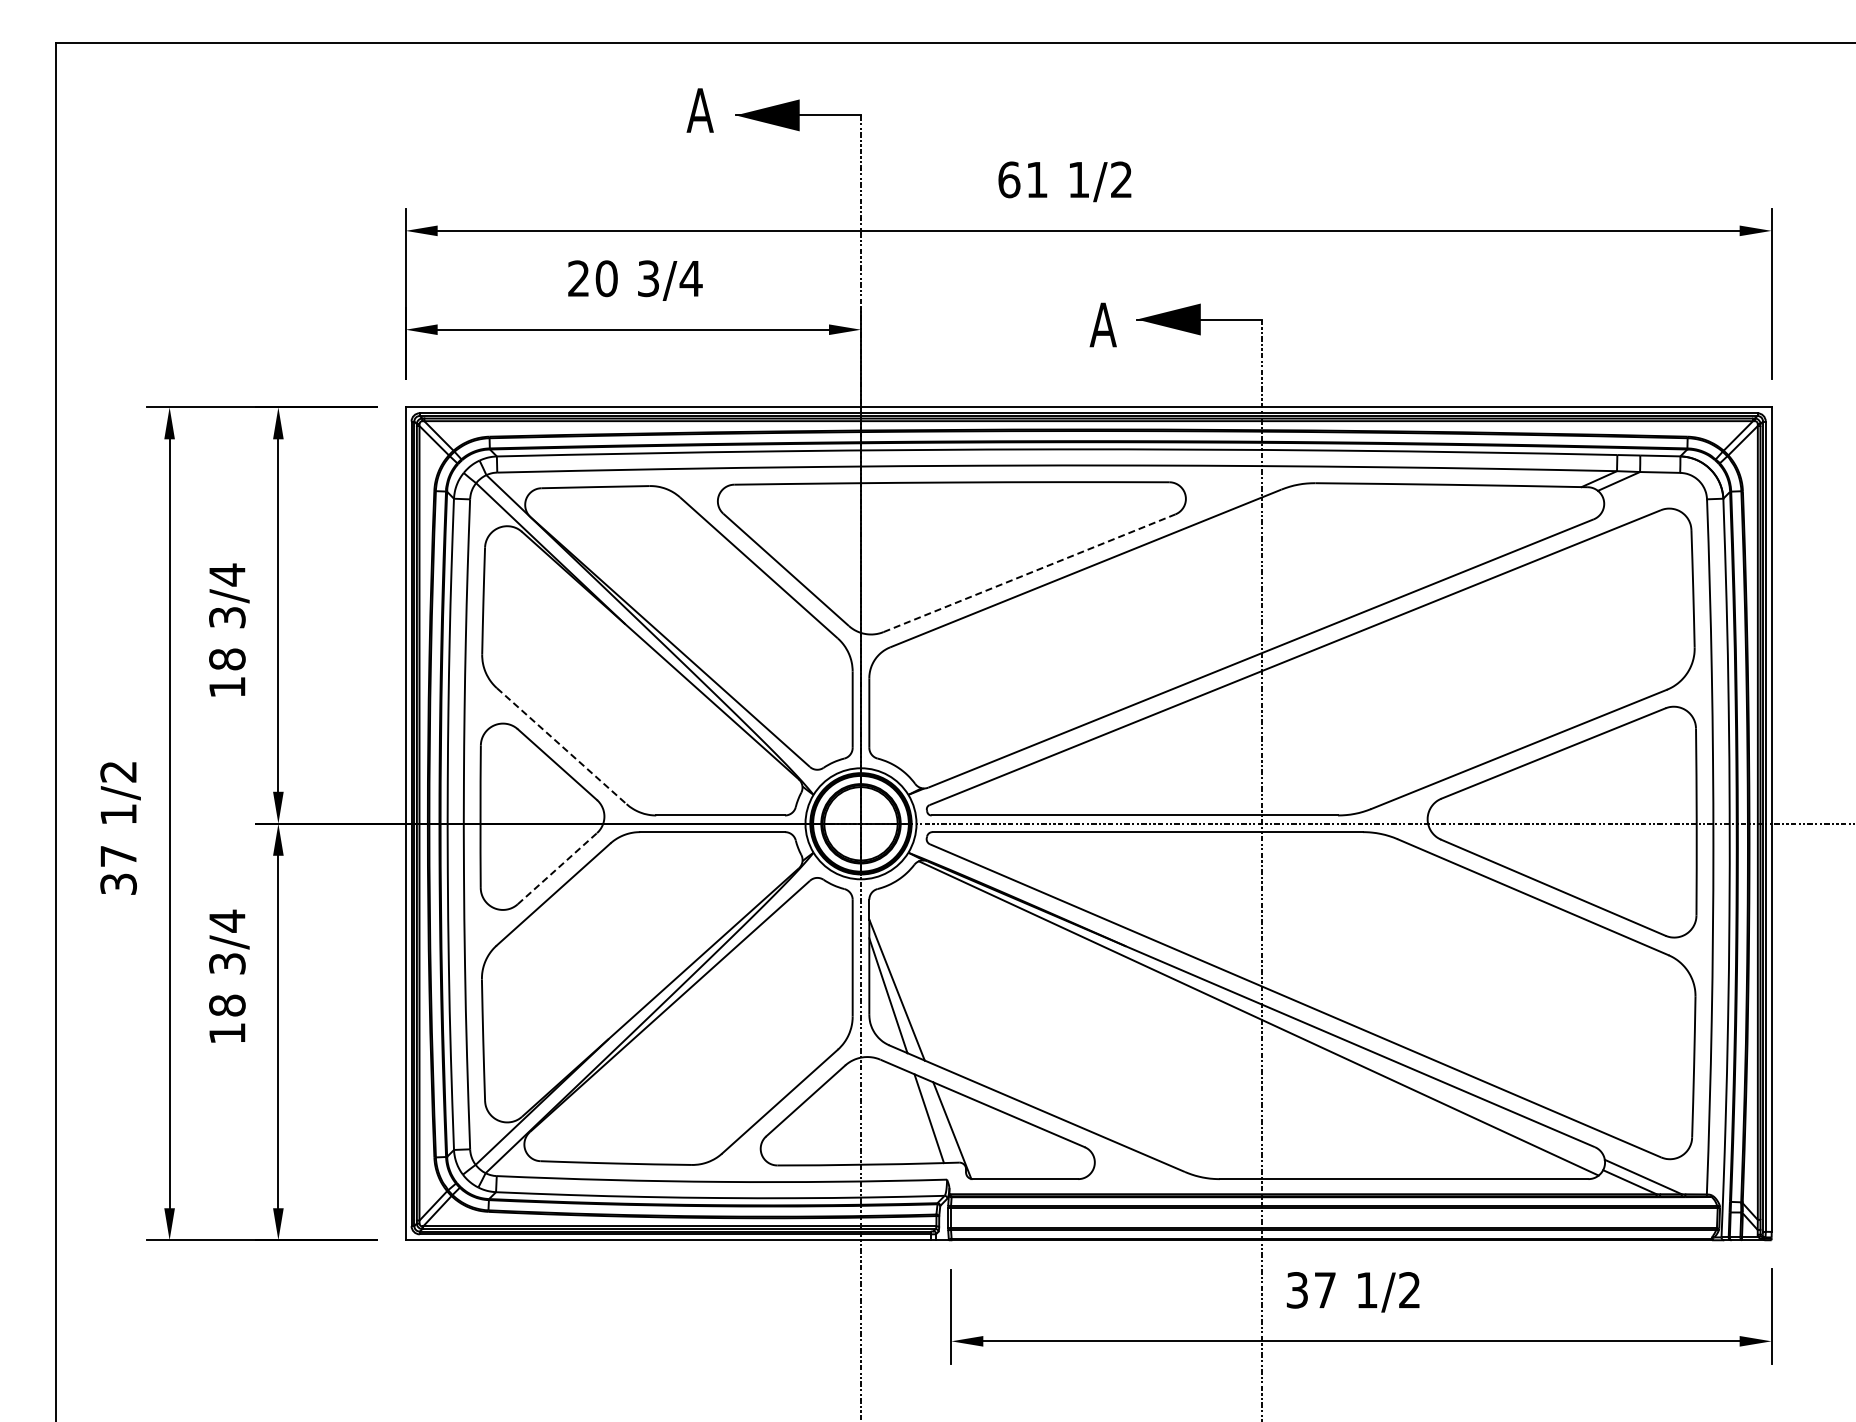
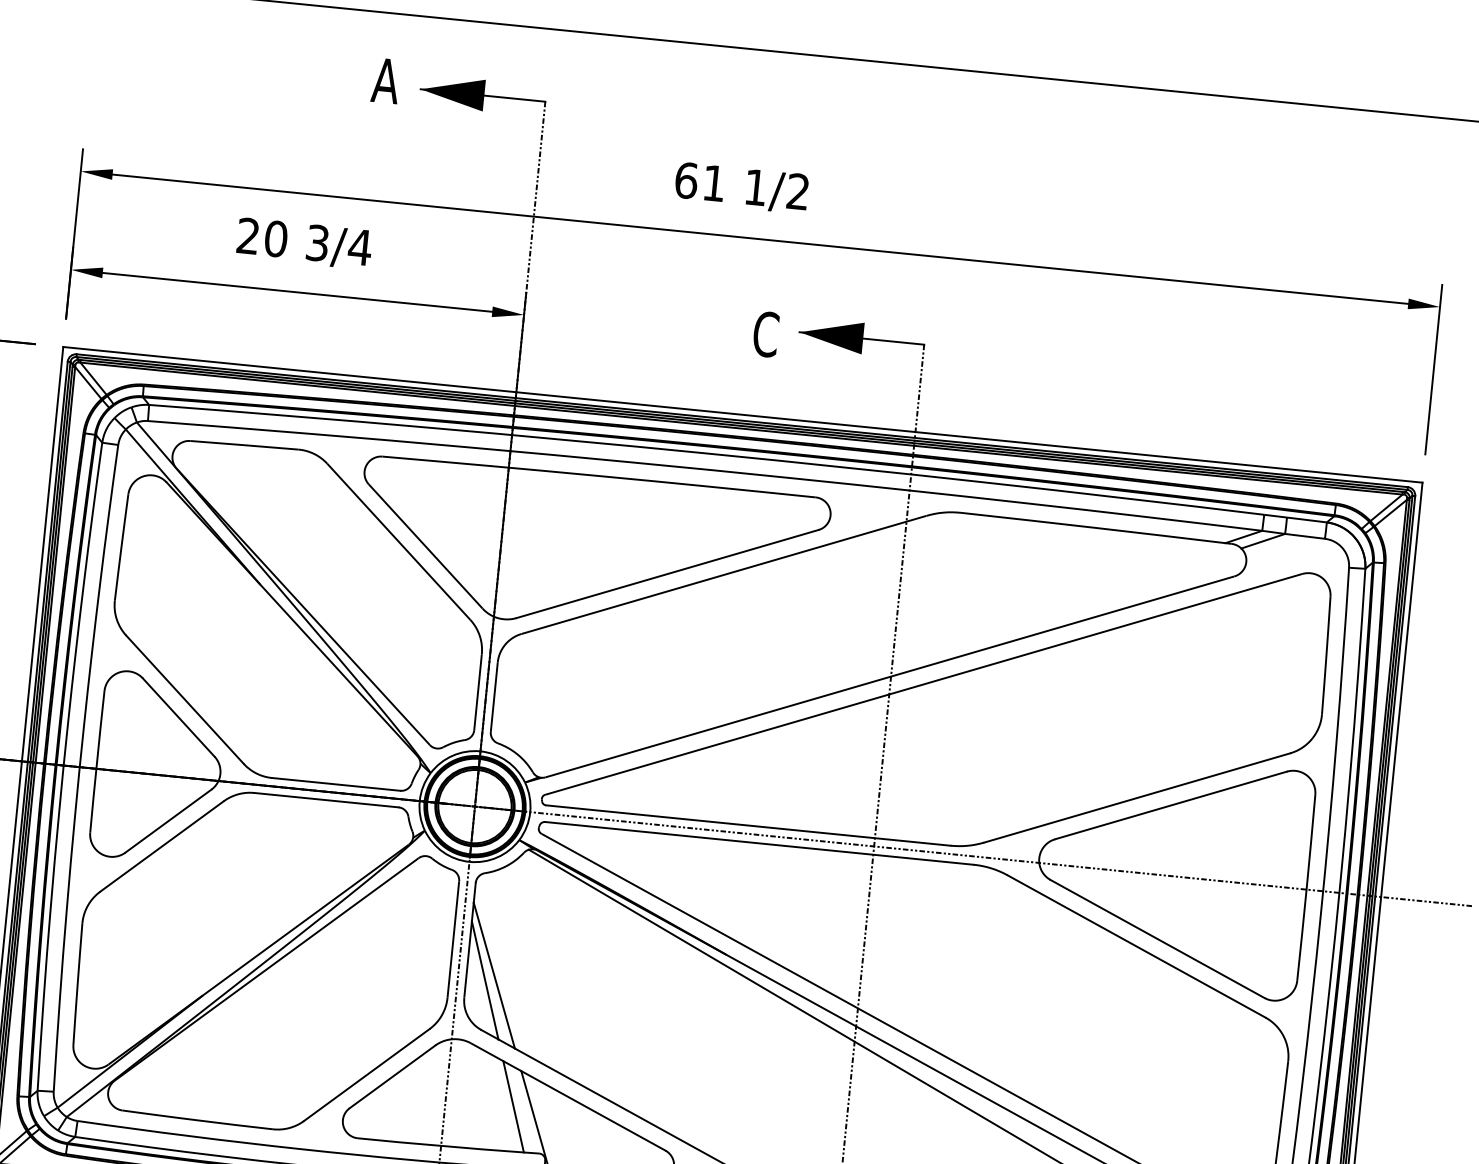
text: (1102, 324) -> (764, 333), A -> C
line: (1030, 573) -> (668, 574), dashed -> solid
line: (561, 746) -> (184, 699), dashed -> solid
line: (557, 868) -> (168, 820), dashed -> solid

